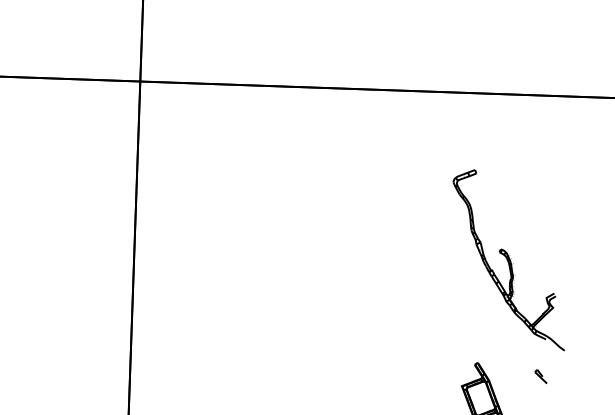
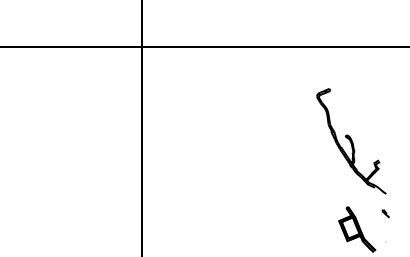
part: (509, 260) -> (351, 141), moved

